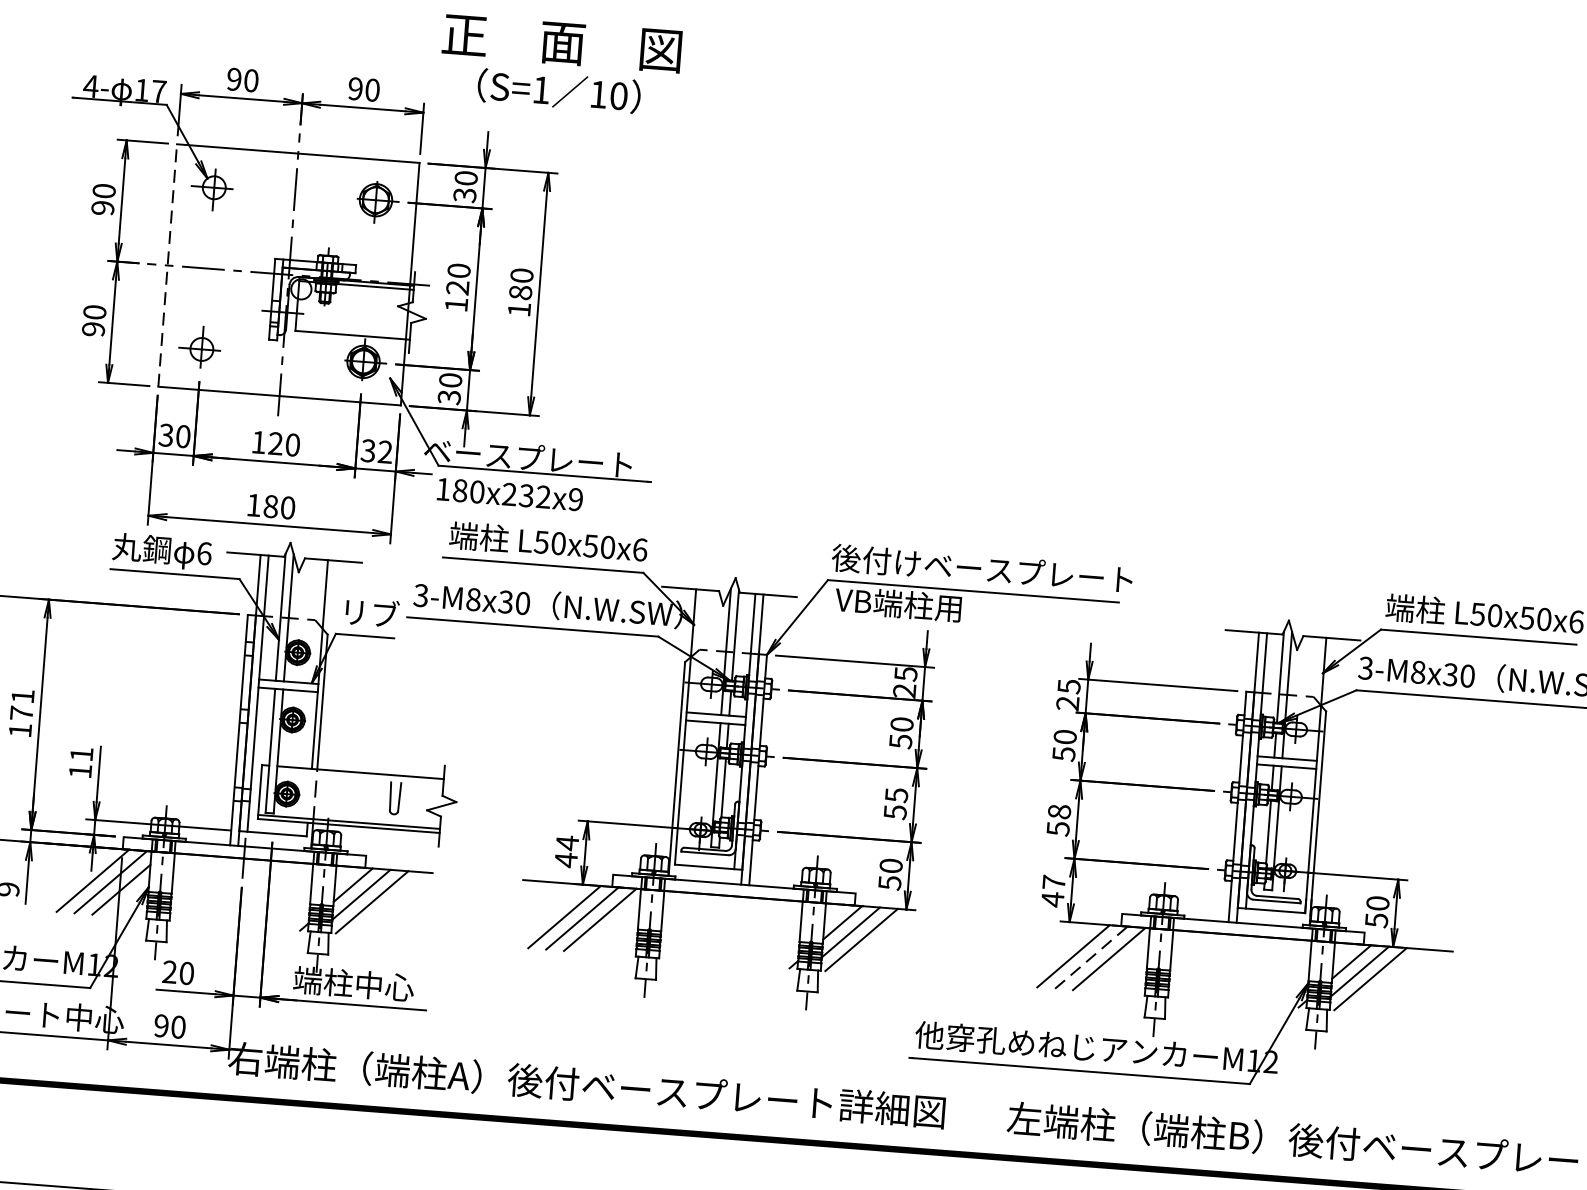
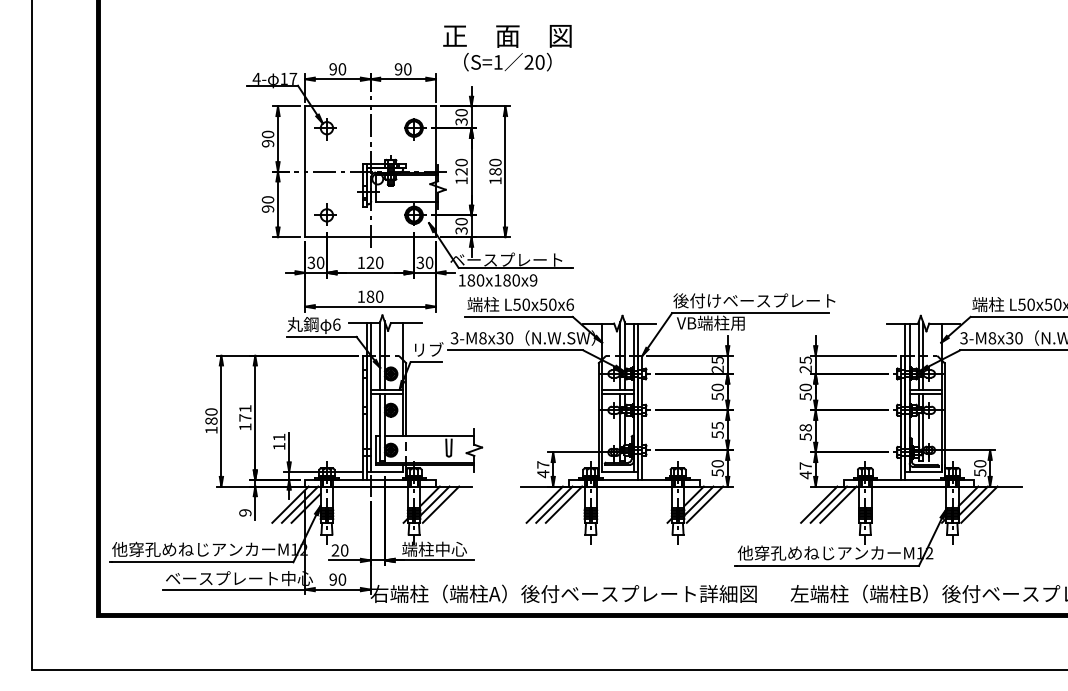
text: (597, 94) -> (528, 62), 10 -> 20
line: (168, 265) -> (305, 171), dashed -> solid
text: (385, 451) -> (429, 262), 32 -> 30
text: (525, 495) -> (506, 280), 180x232x9 -> 180x180x9
text: (567, 842) -> (543, 464), 44 -> 47
line: (1090, 957) -> (828, 504), dashed -> solid

